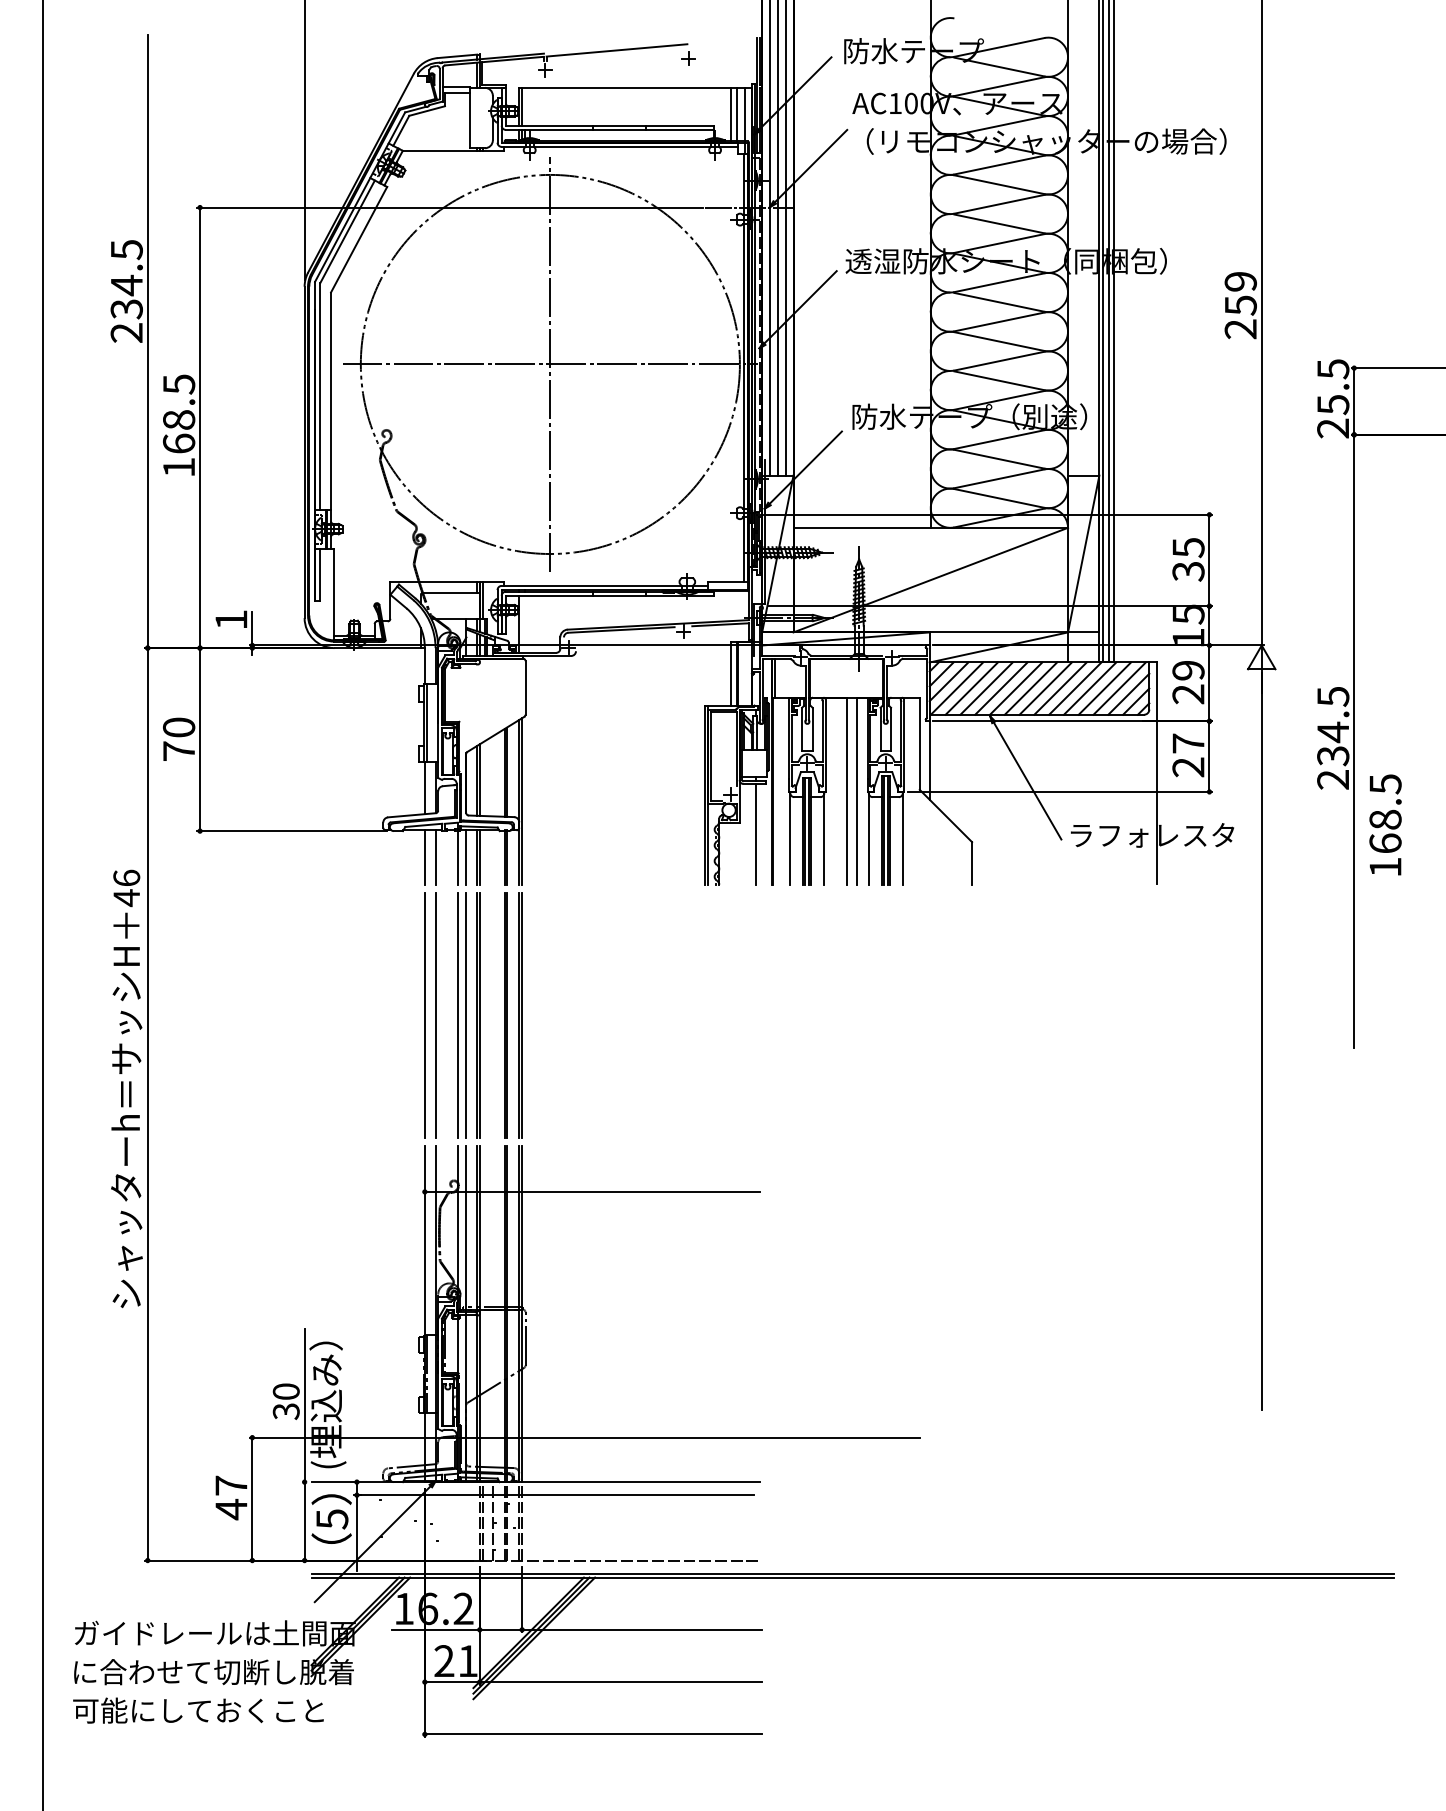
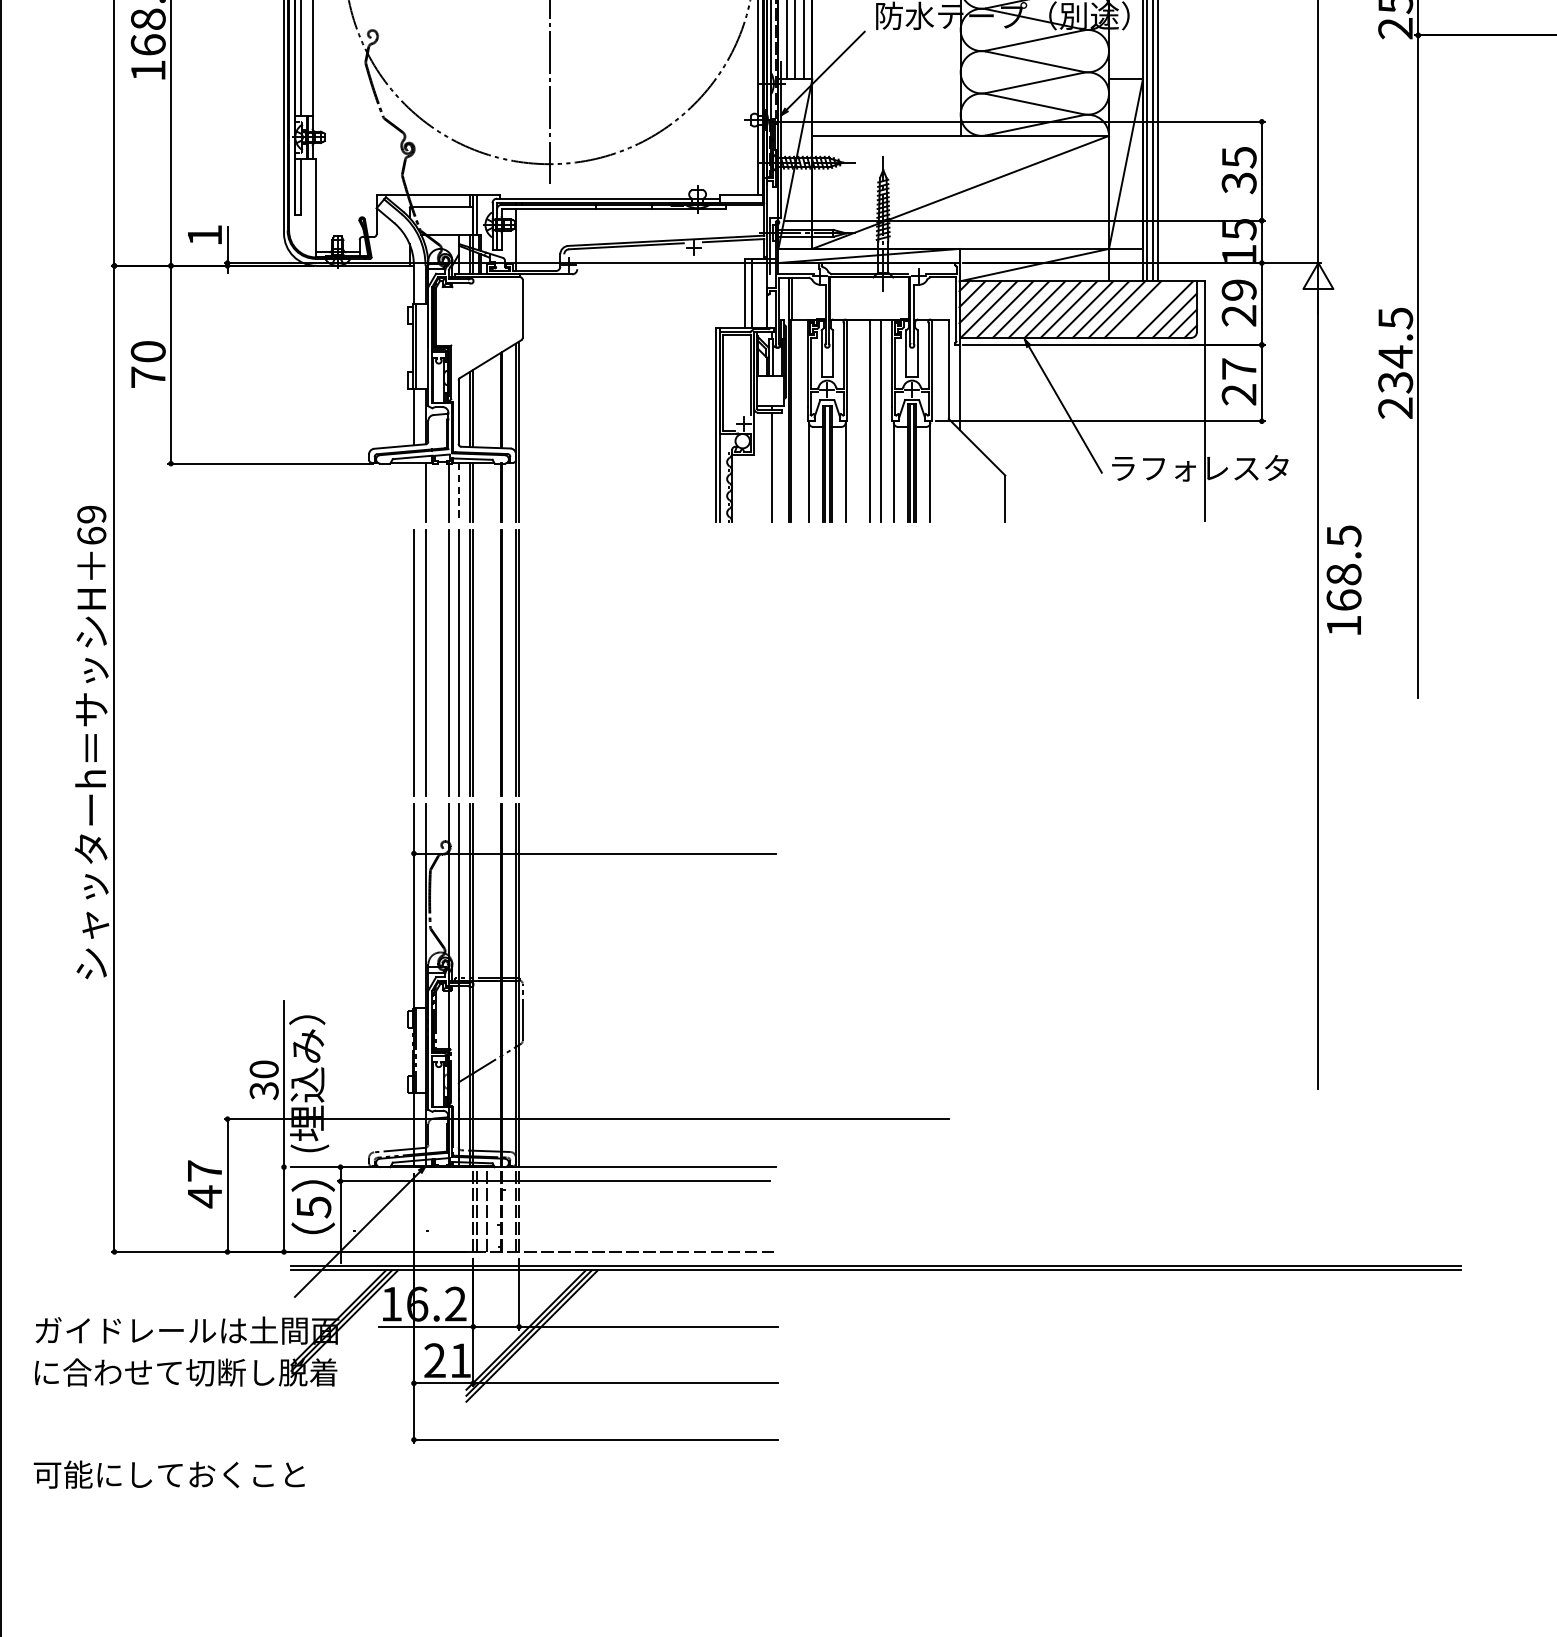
line: (1104, 688) -> (1148, 309), removed
text: (1385, 824) -> (1344, 579), moved
line: (424, 857) -> (413, 492), removed
line: (466, 858) -> (458, 493), solid -> dashed
text: (126, 888) -> (91, 525), 46 -> 69
text: (198, 1710) -> (169, 1474), moved

